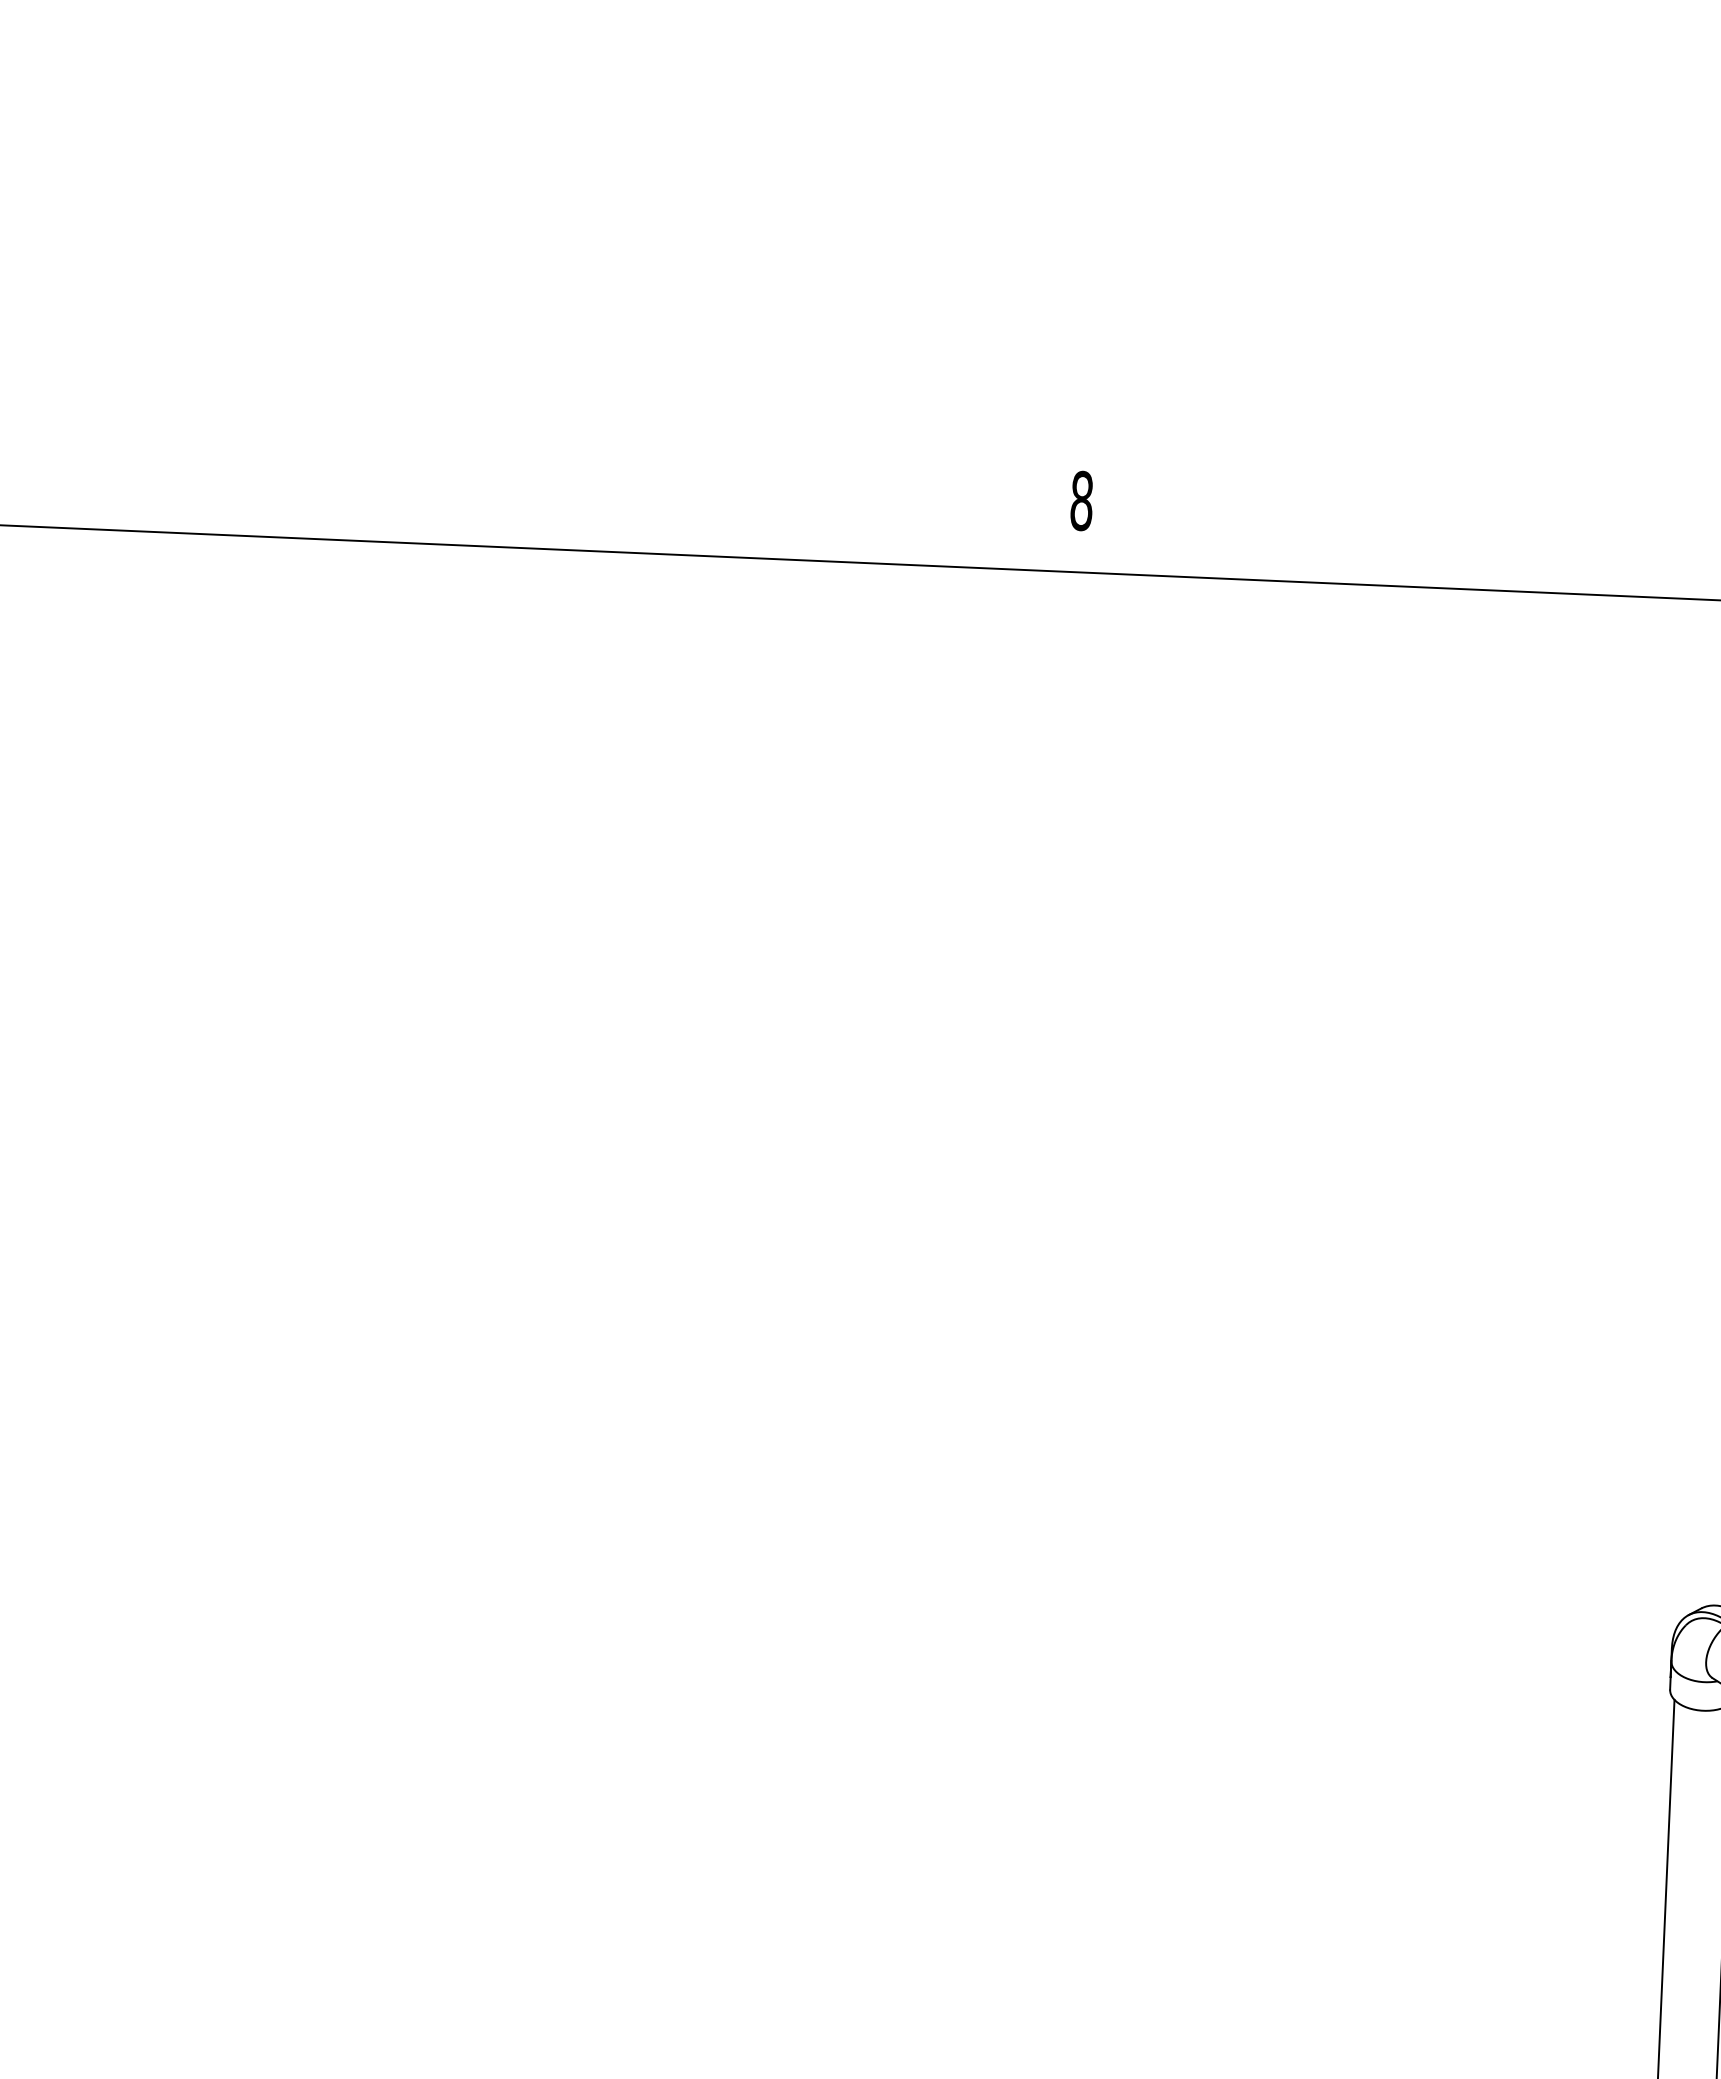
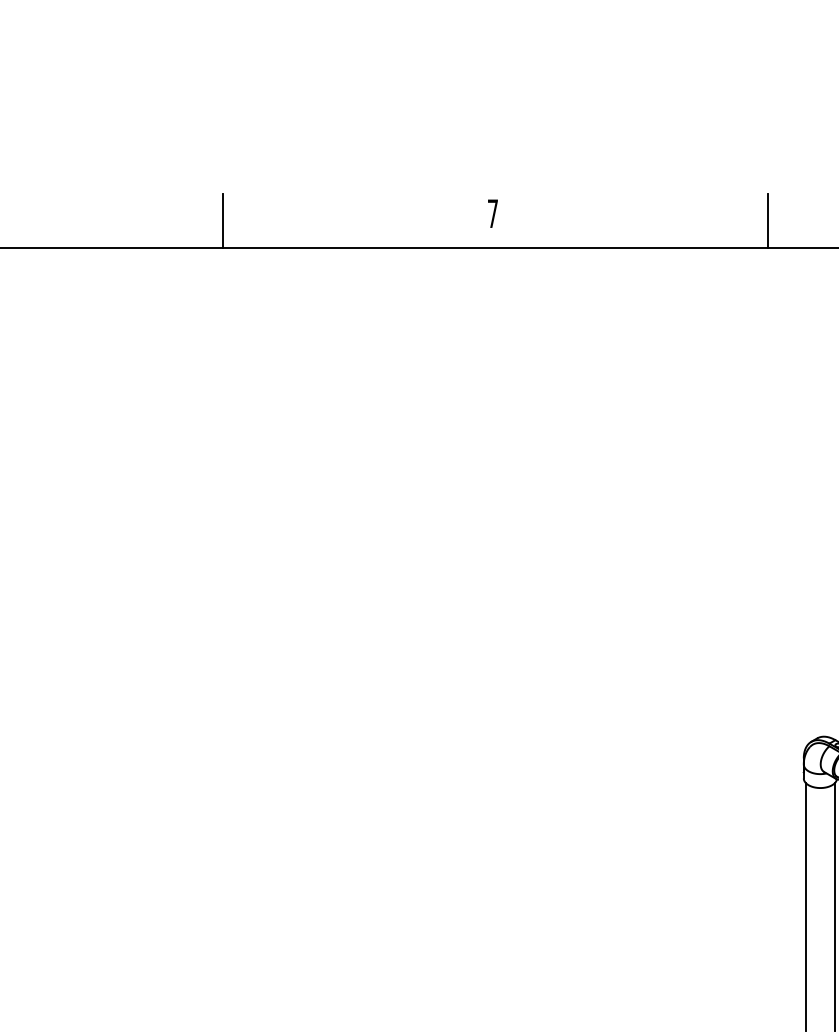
line: (527, 492) -> (223, 221), added
text: (1080, 500) -> (492, 213), 8 -> 7
line: (1647, 541) -> (768, 221), added

